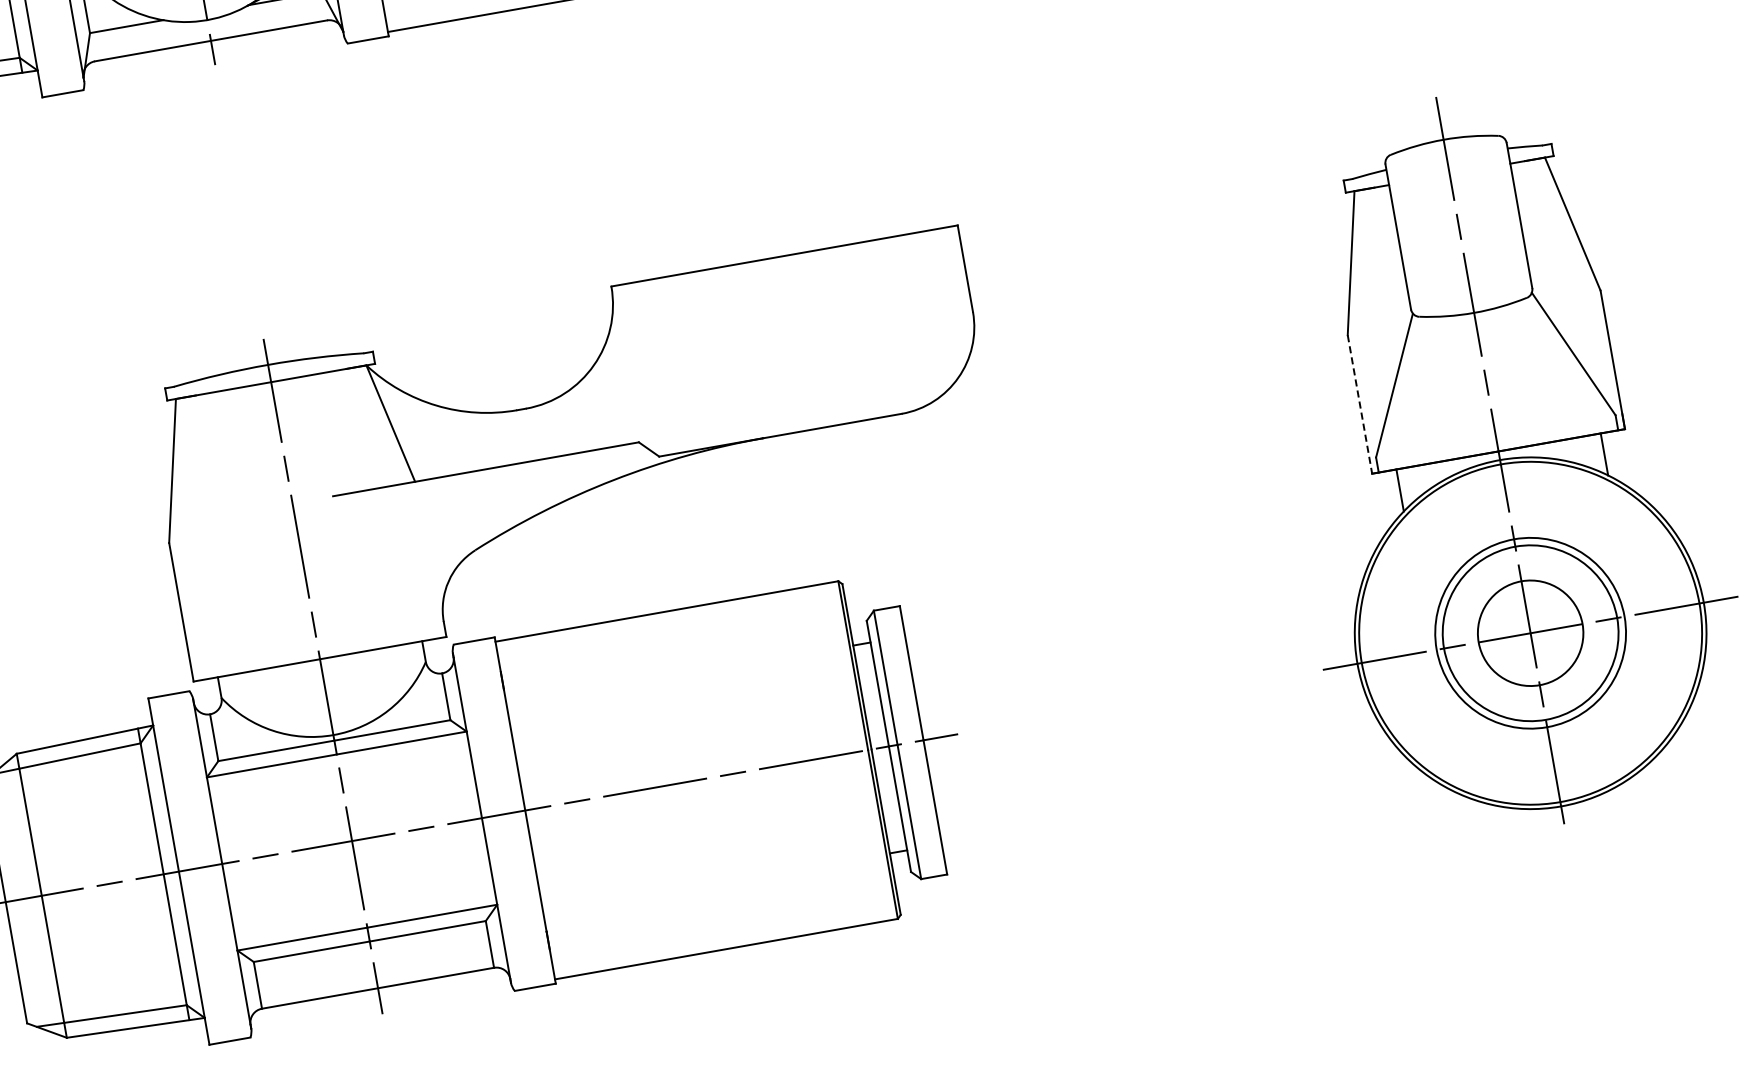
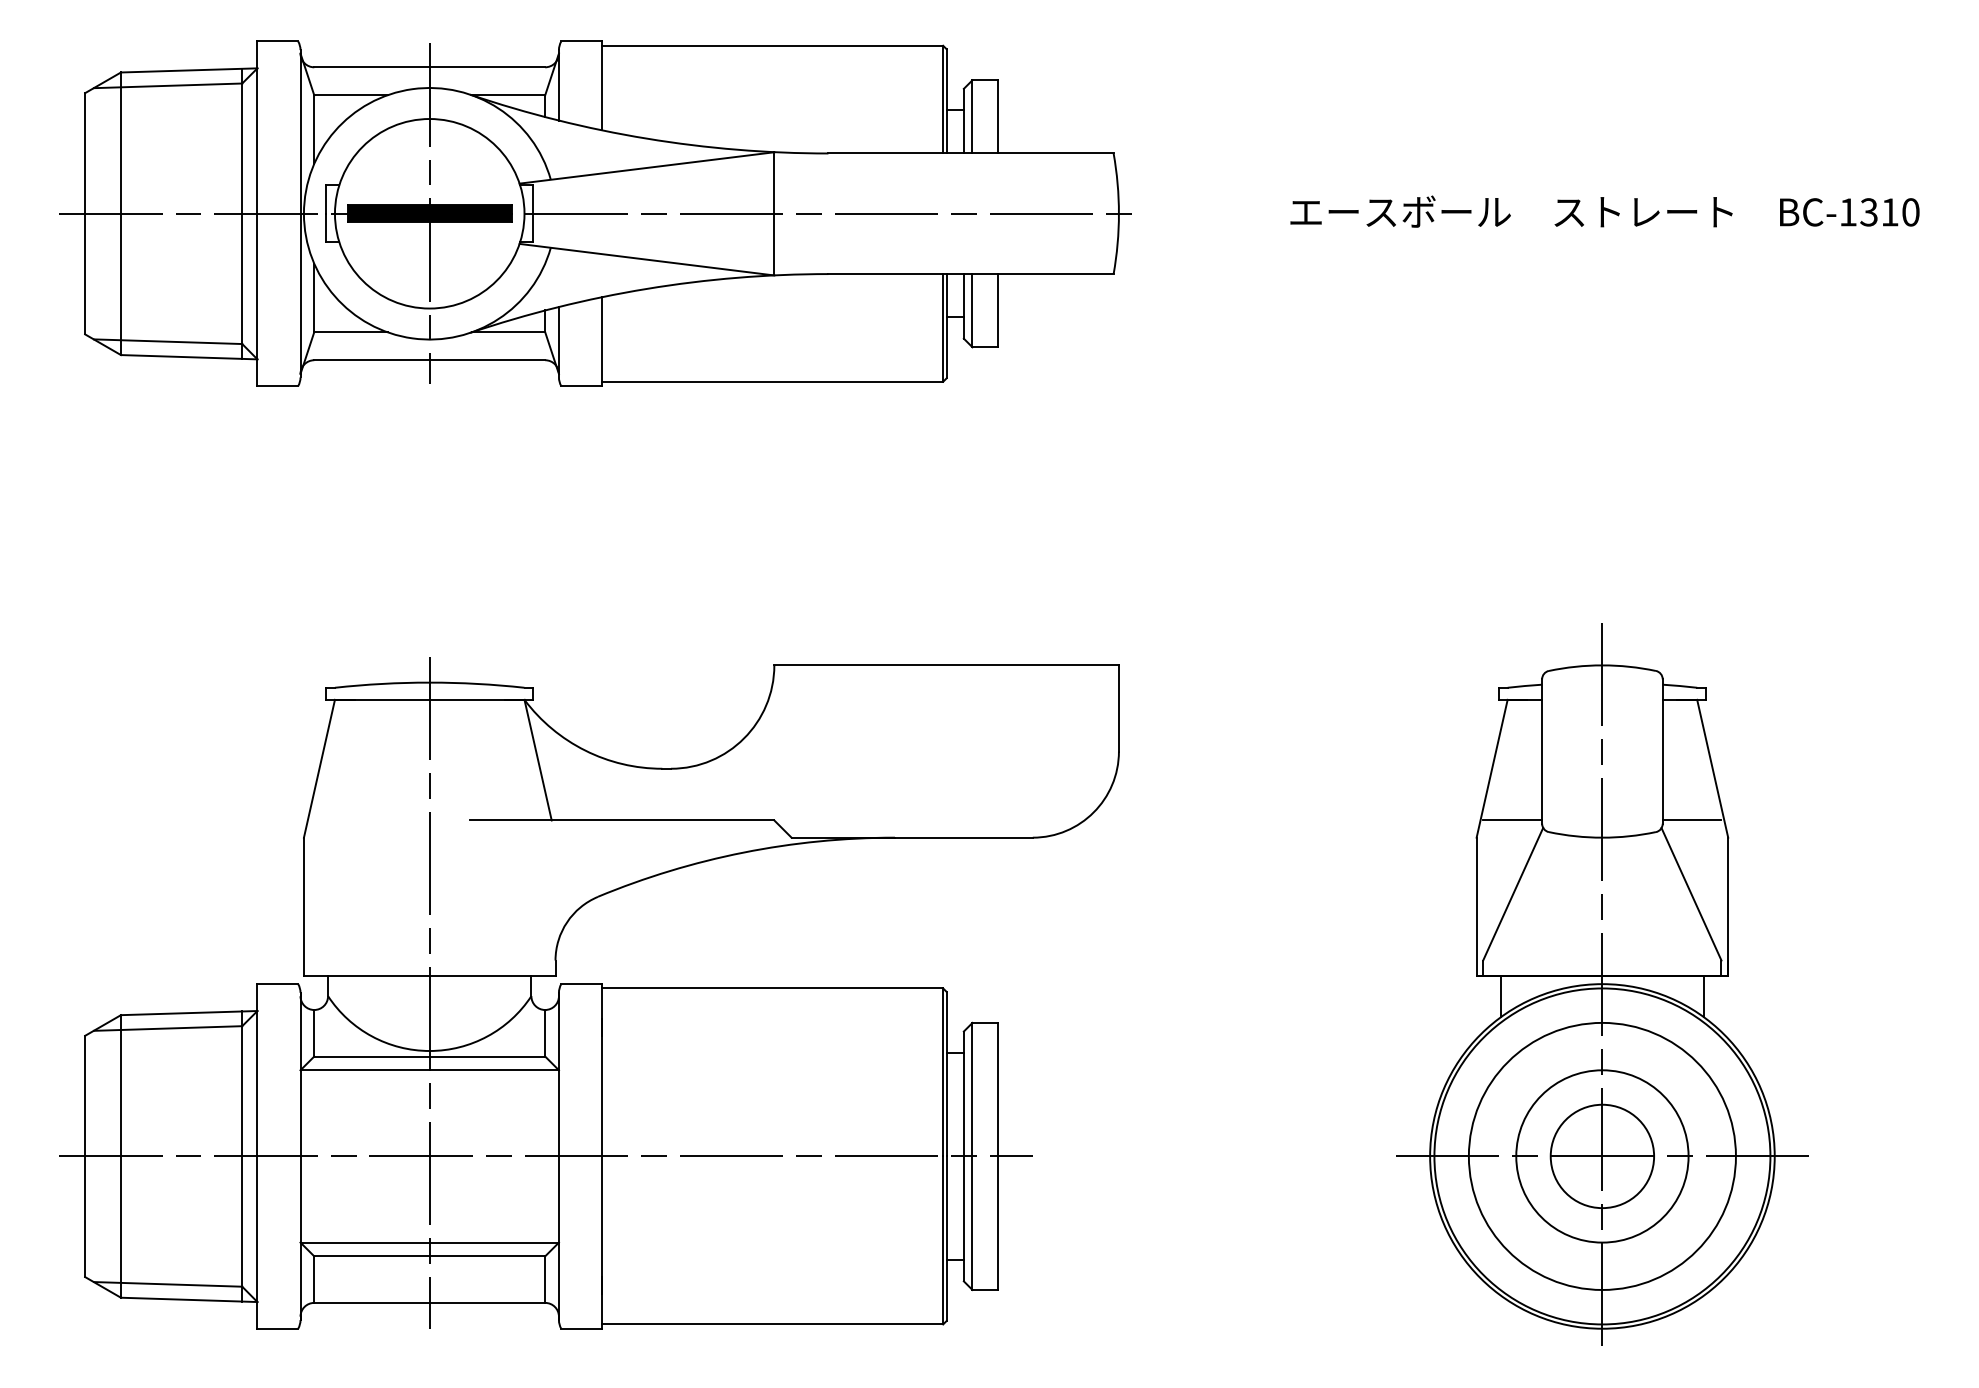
line: (1560, 279) -> (1691, 820), added
line: (1380, 311) -> (1512, 820), added
line: (1359, 404) -> (1476, 906), dashed -> solid
circle: (1529, 632) -> (1601, 1155), size x1.43

